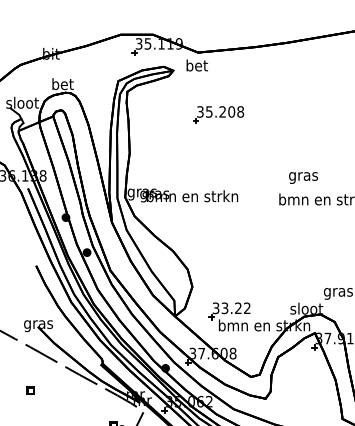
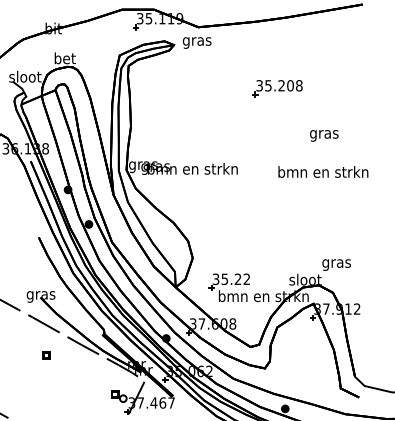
text: (196, 67) -> (196, 41), bet -> gras
part: (218, 114) -> (277, 88), moved
text: (303, 177) -> (324, 135), moved
text: (224, 307) -> (224, 278), 33.22 -> 35.22
part: (30, 390) -> (46, 355), moved

